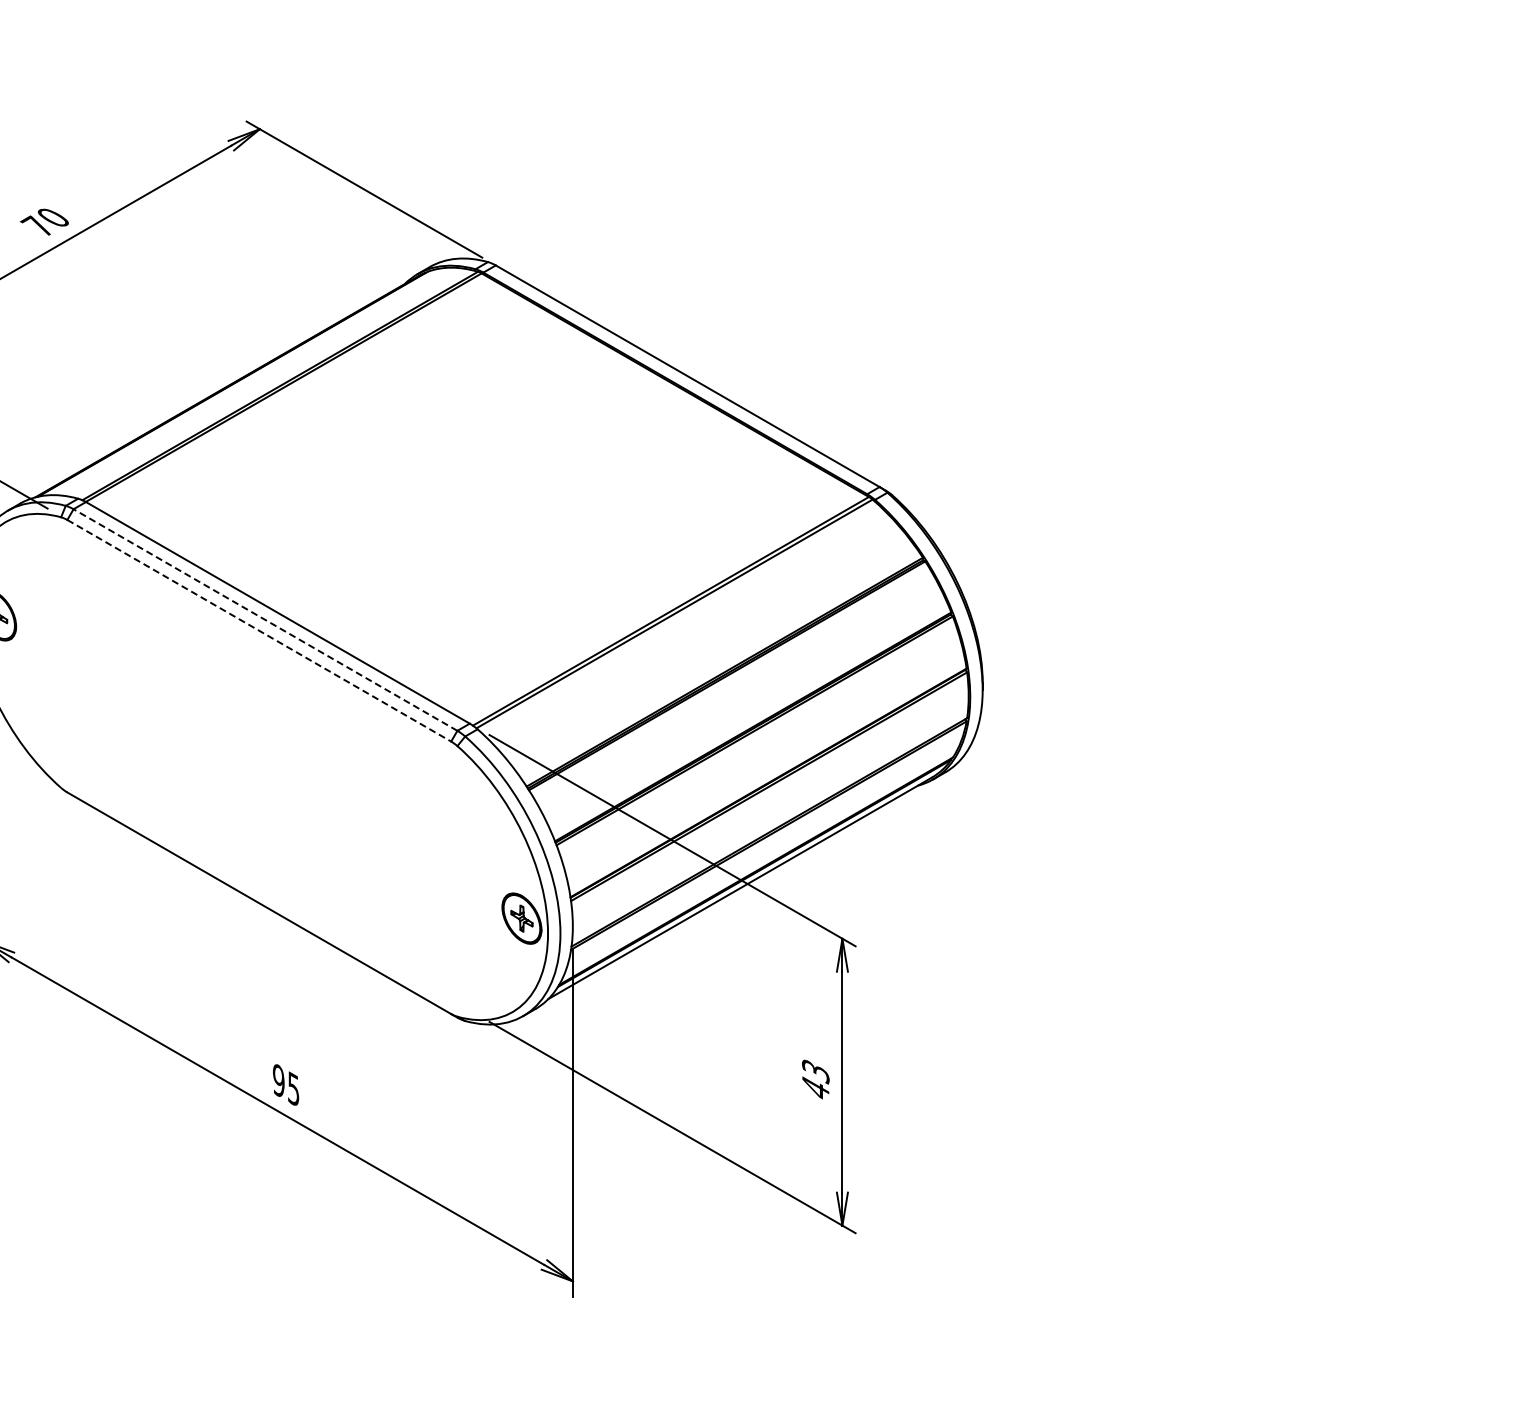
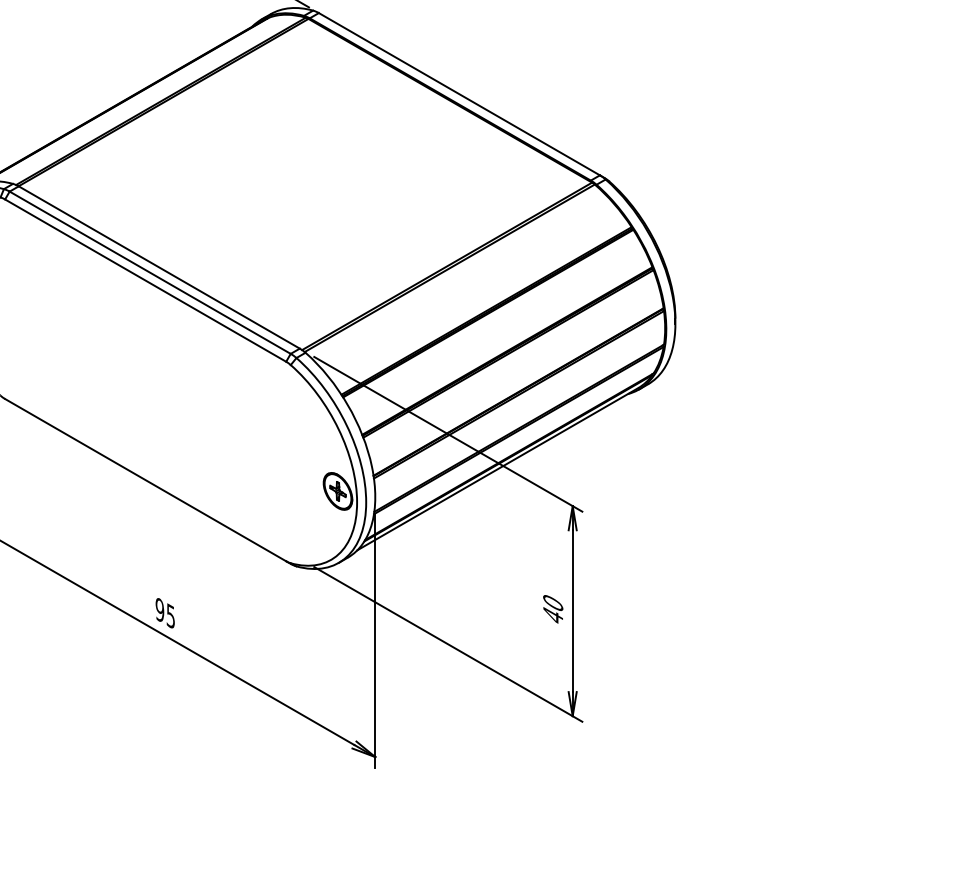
line: (265, 620) -> (150, 273), dashed -> solid
line: (259, 630) -> (145, 280), dashed -> solid
text: (815, 1071) -> (552, 603), 43 -> 40

